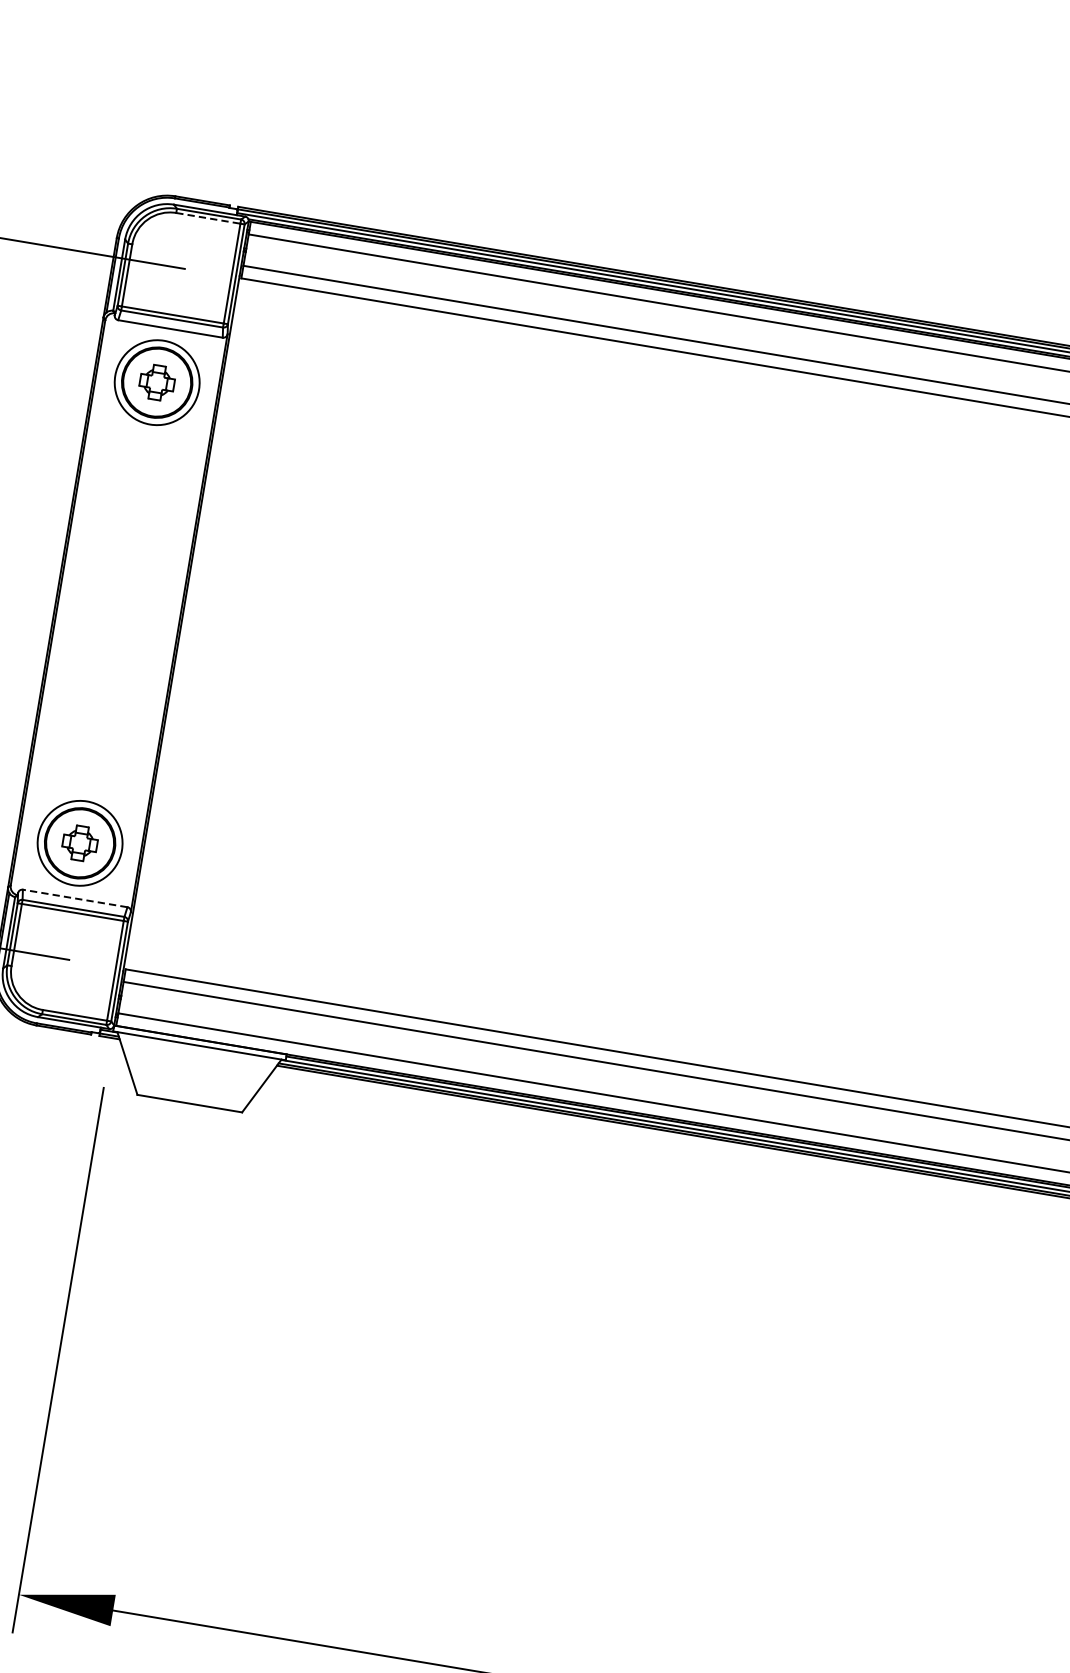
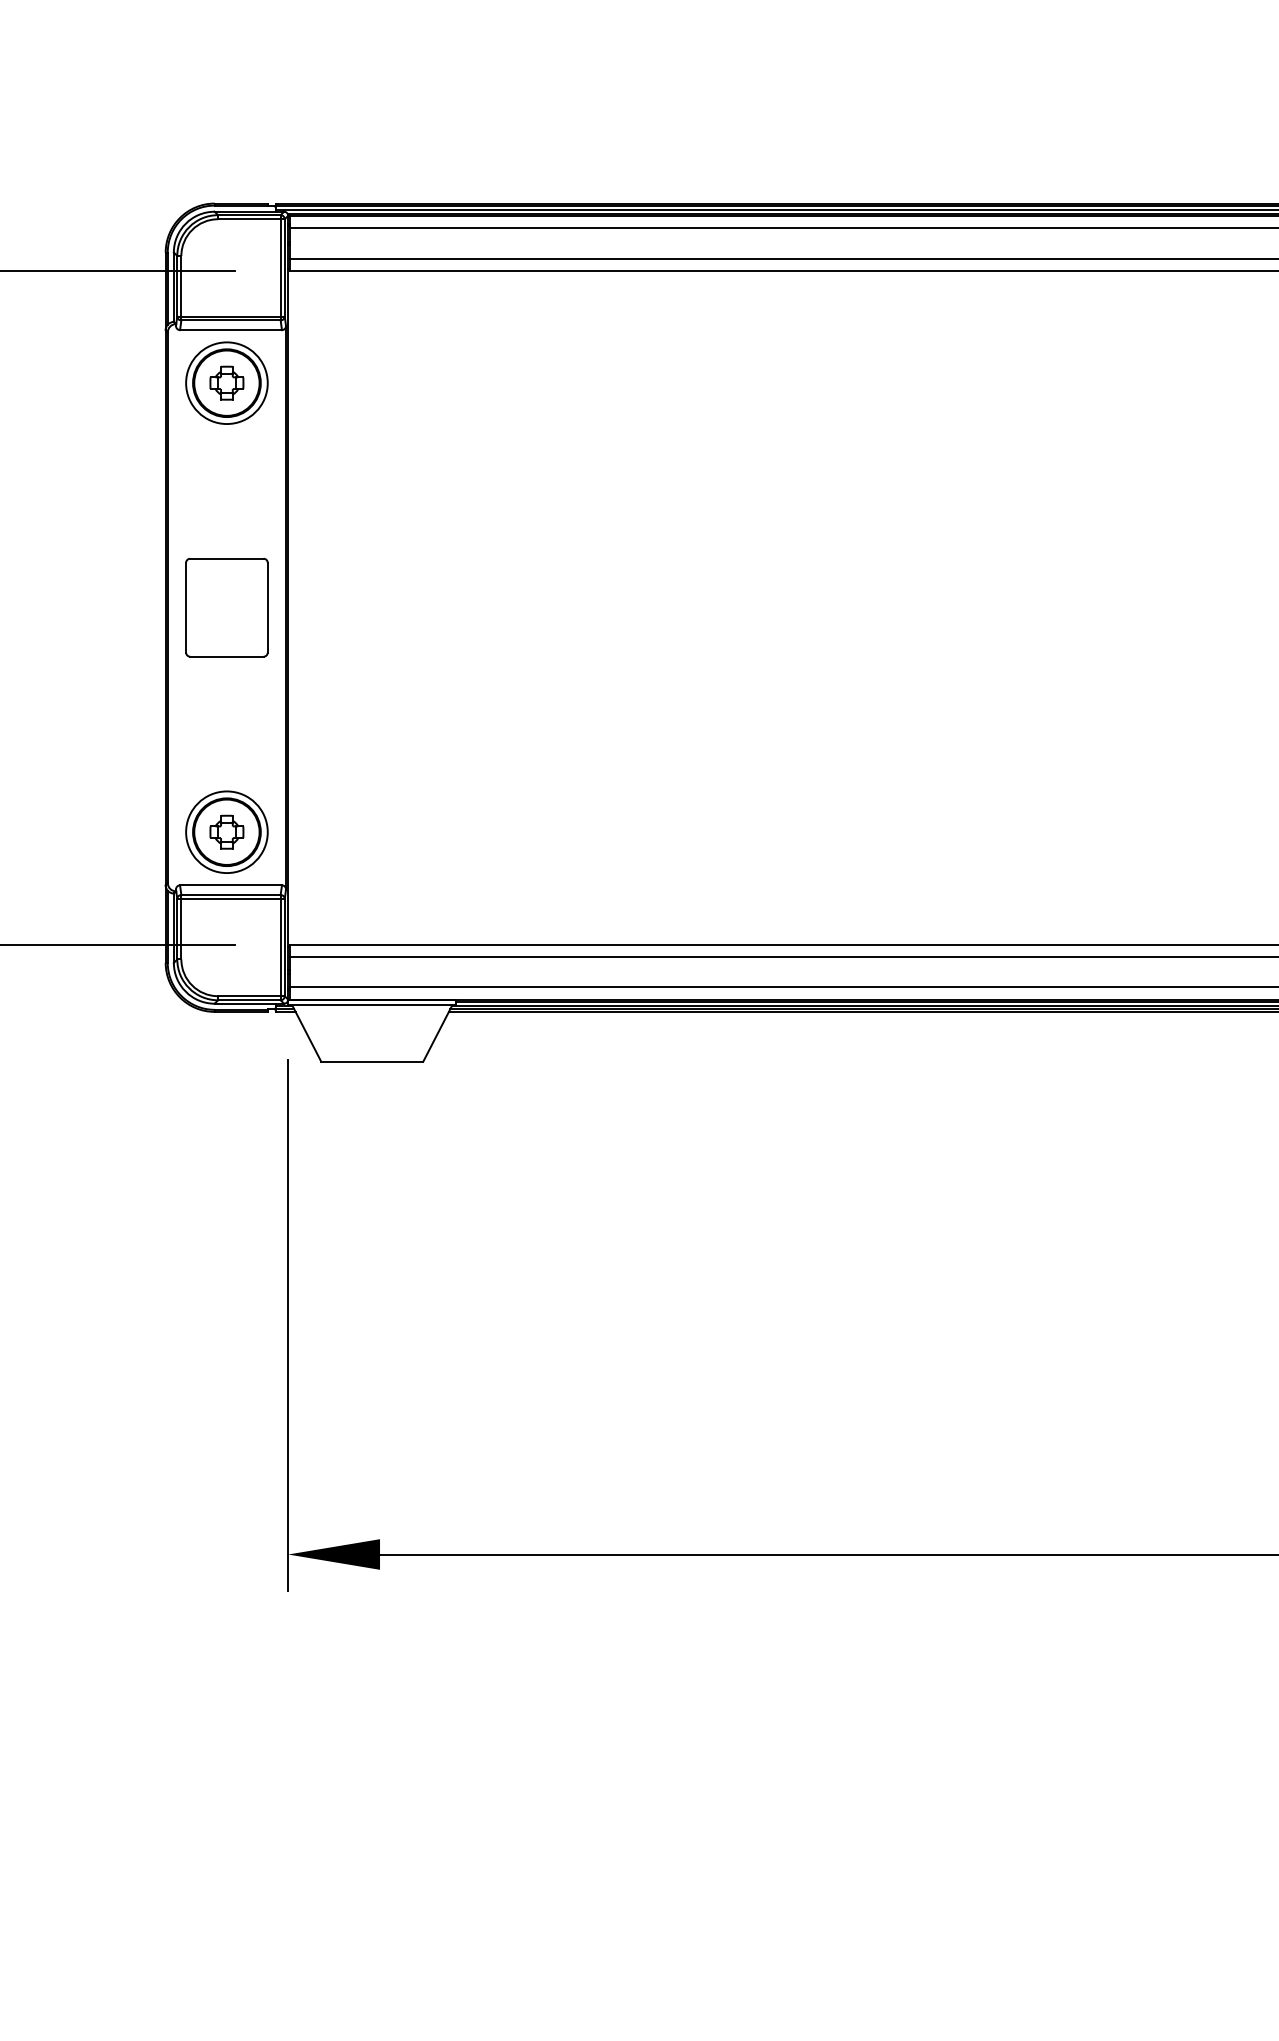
line: (208, 218) -> (249, 219), dashed -> solid
part: (118, 612) -> (226, 607), added
line: (75, 898) -> (231, 885), dashed -> solid

